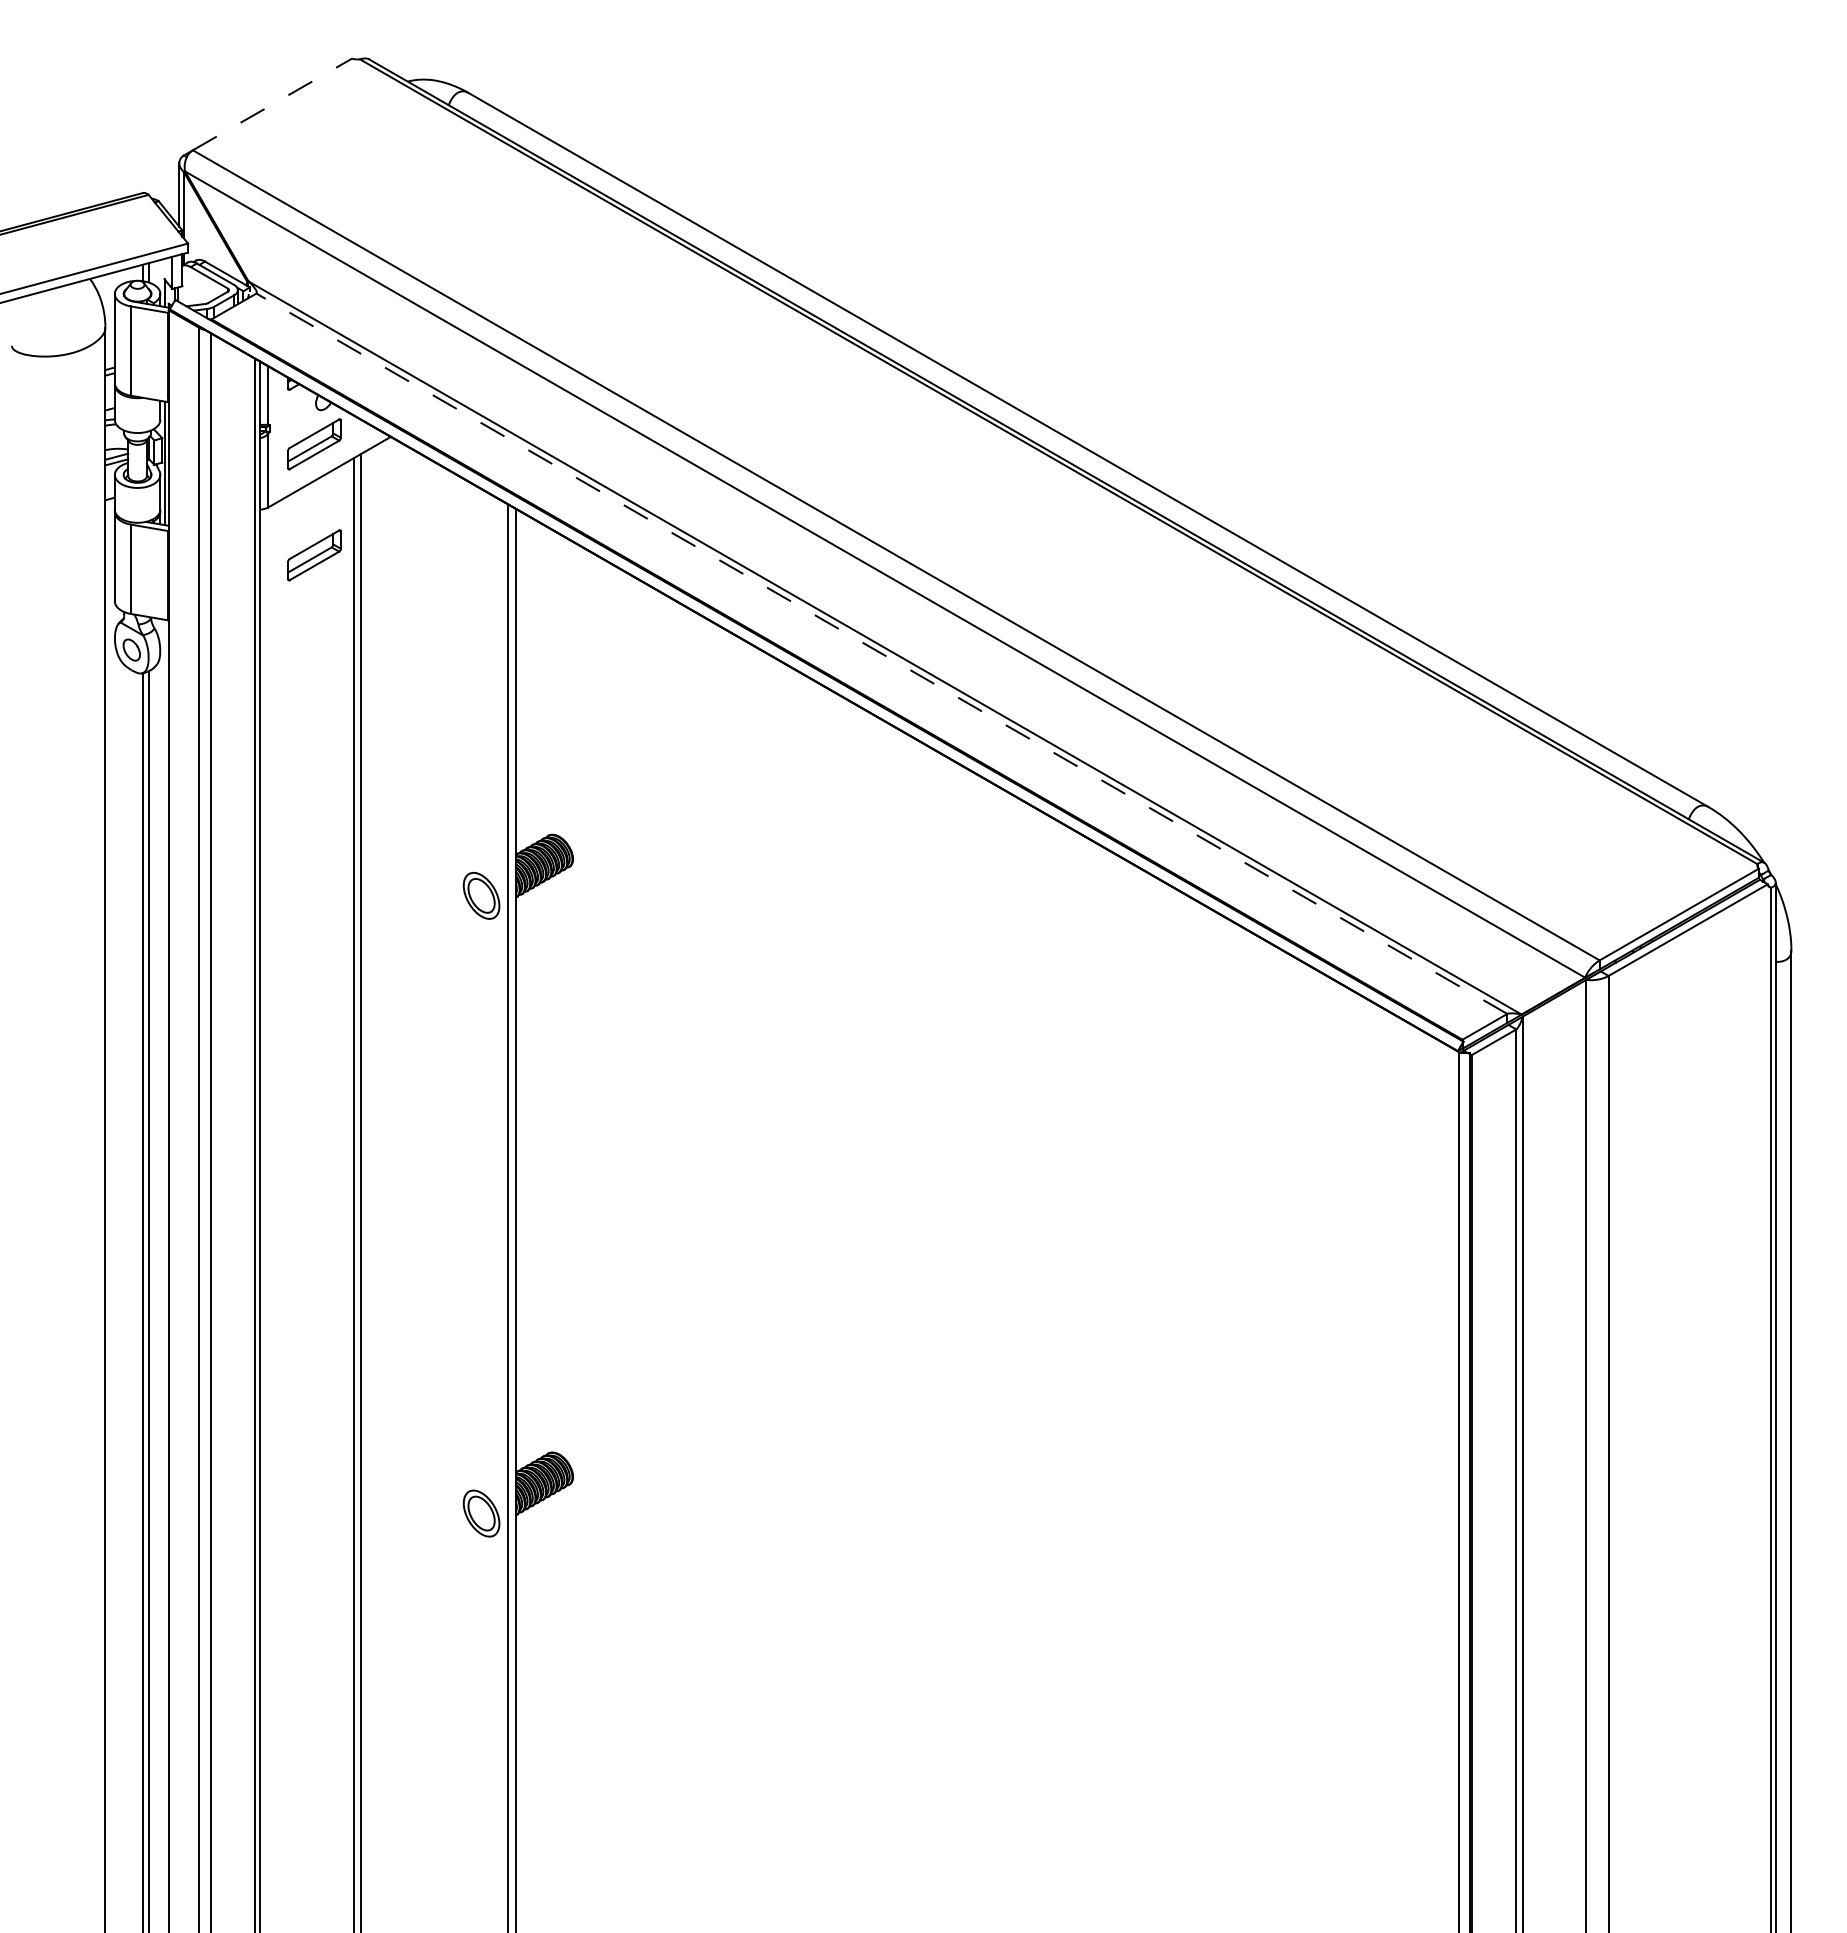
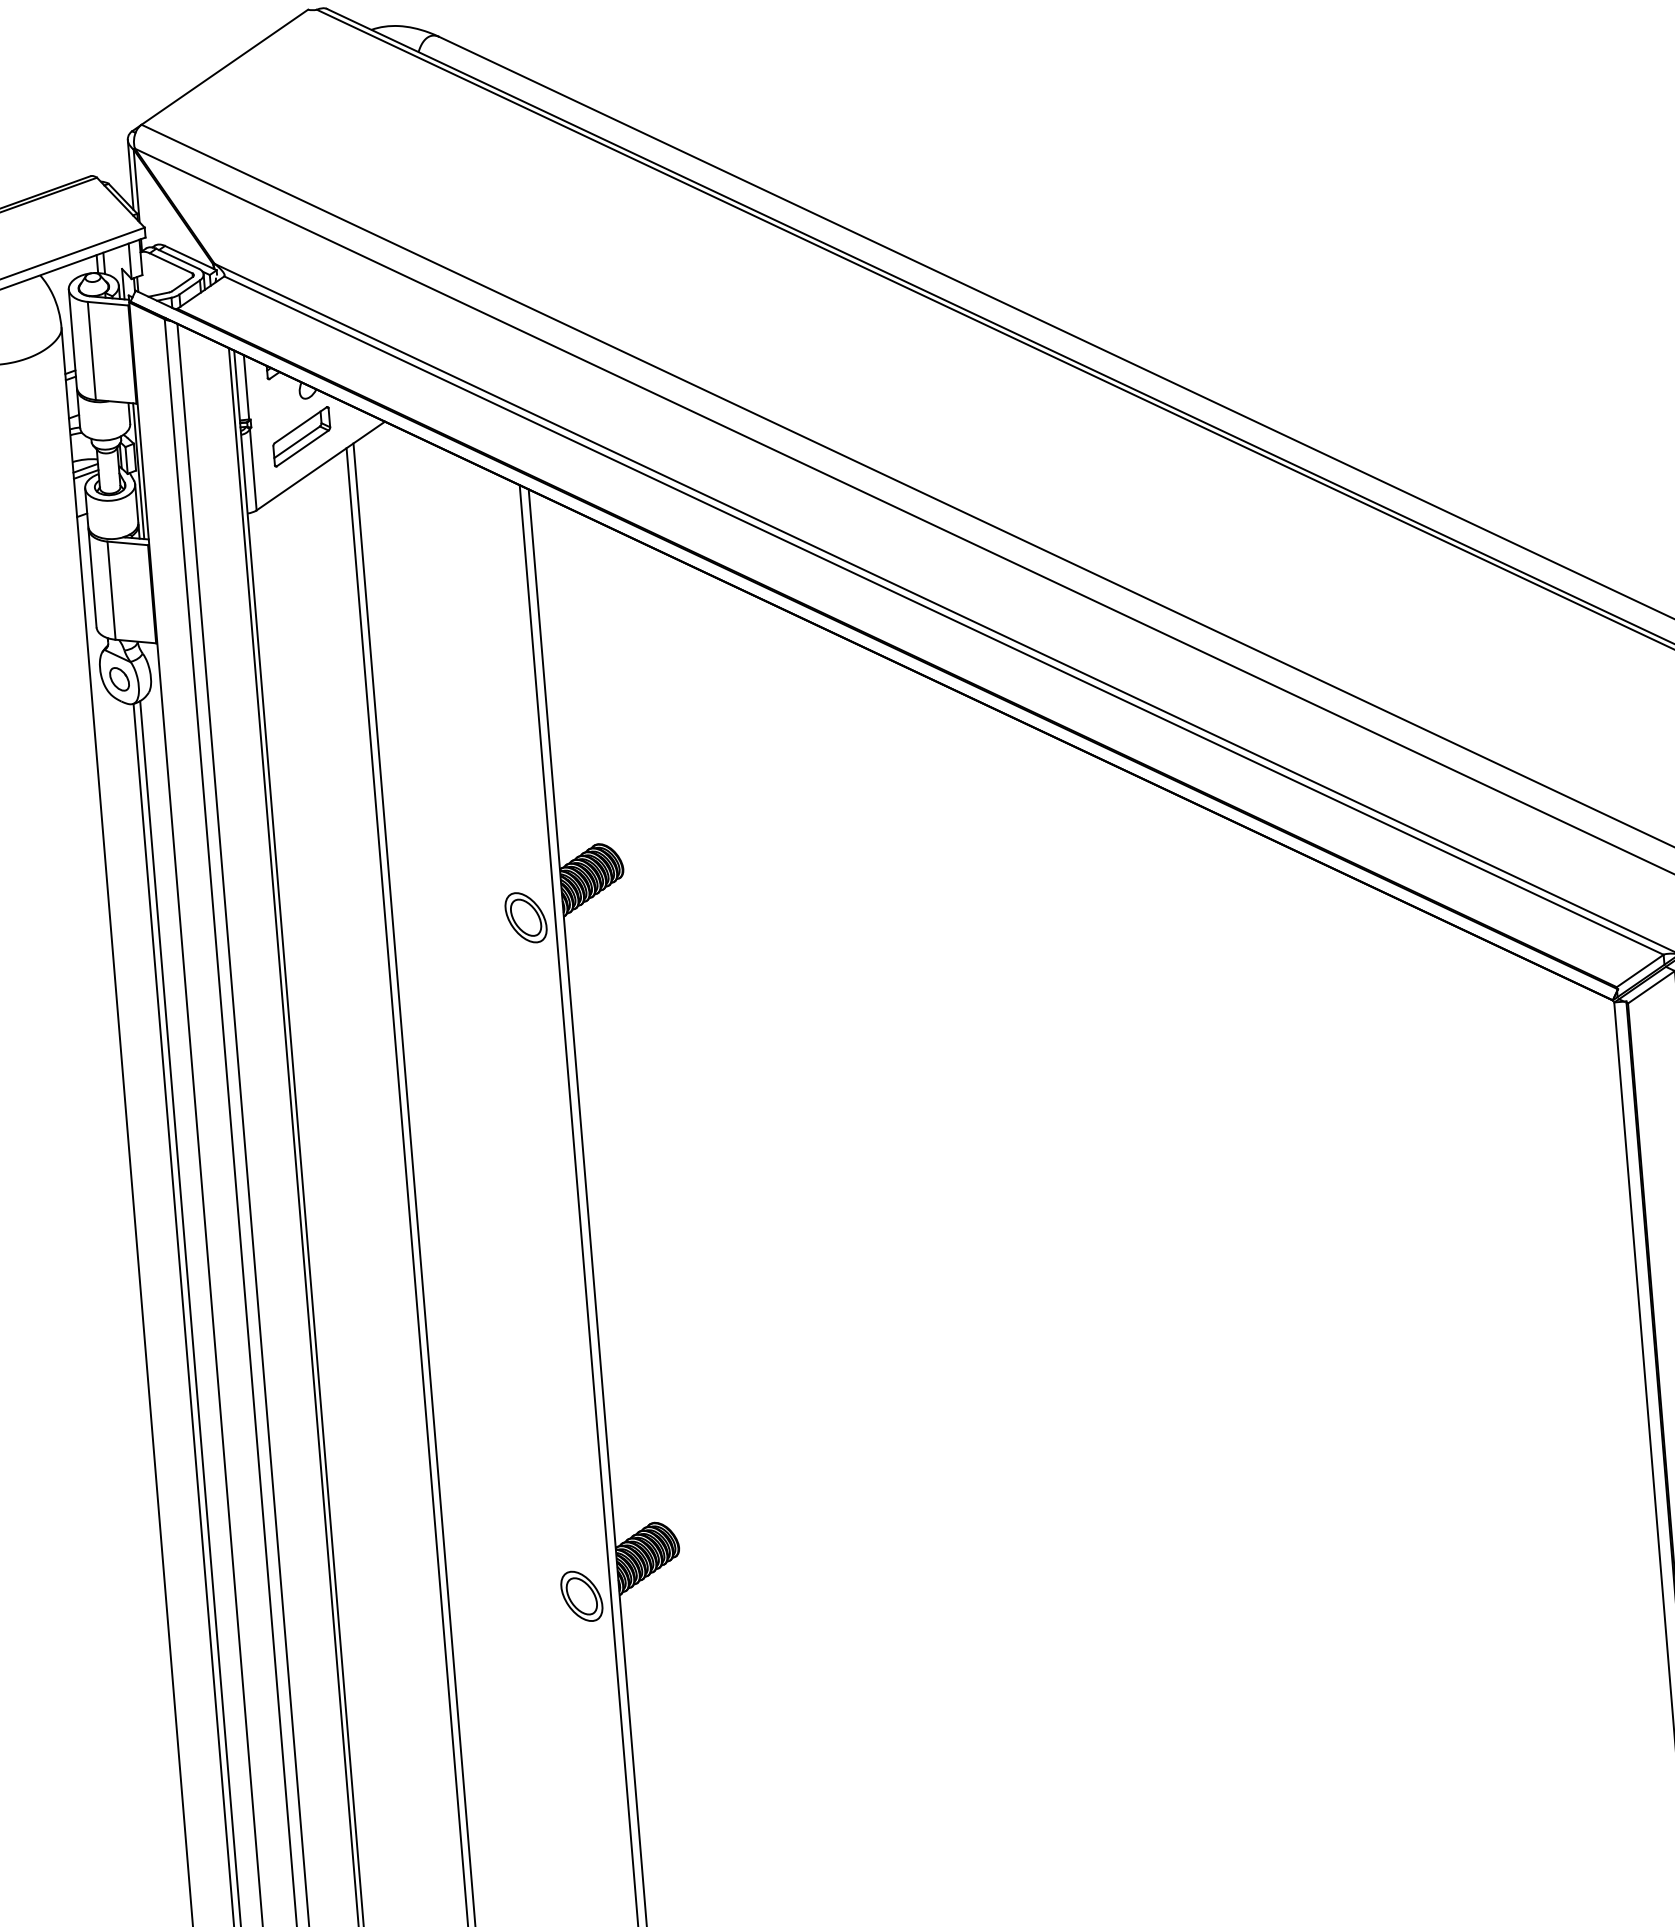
line: (272, 104) -> (224, 67), dashed -> solid
part: (314, 555) -> (311, 558), removed
line: (881, 653) -> (943, 615), dashed -> solid

